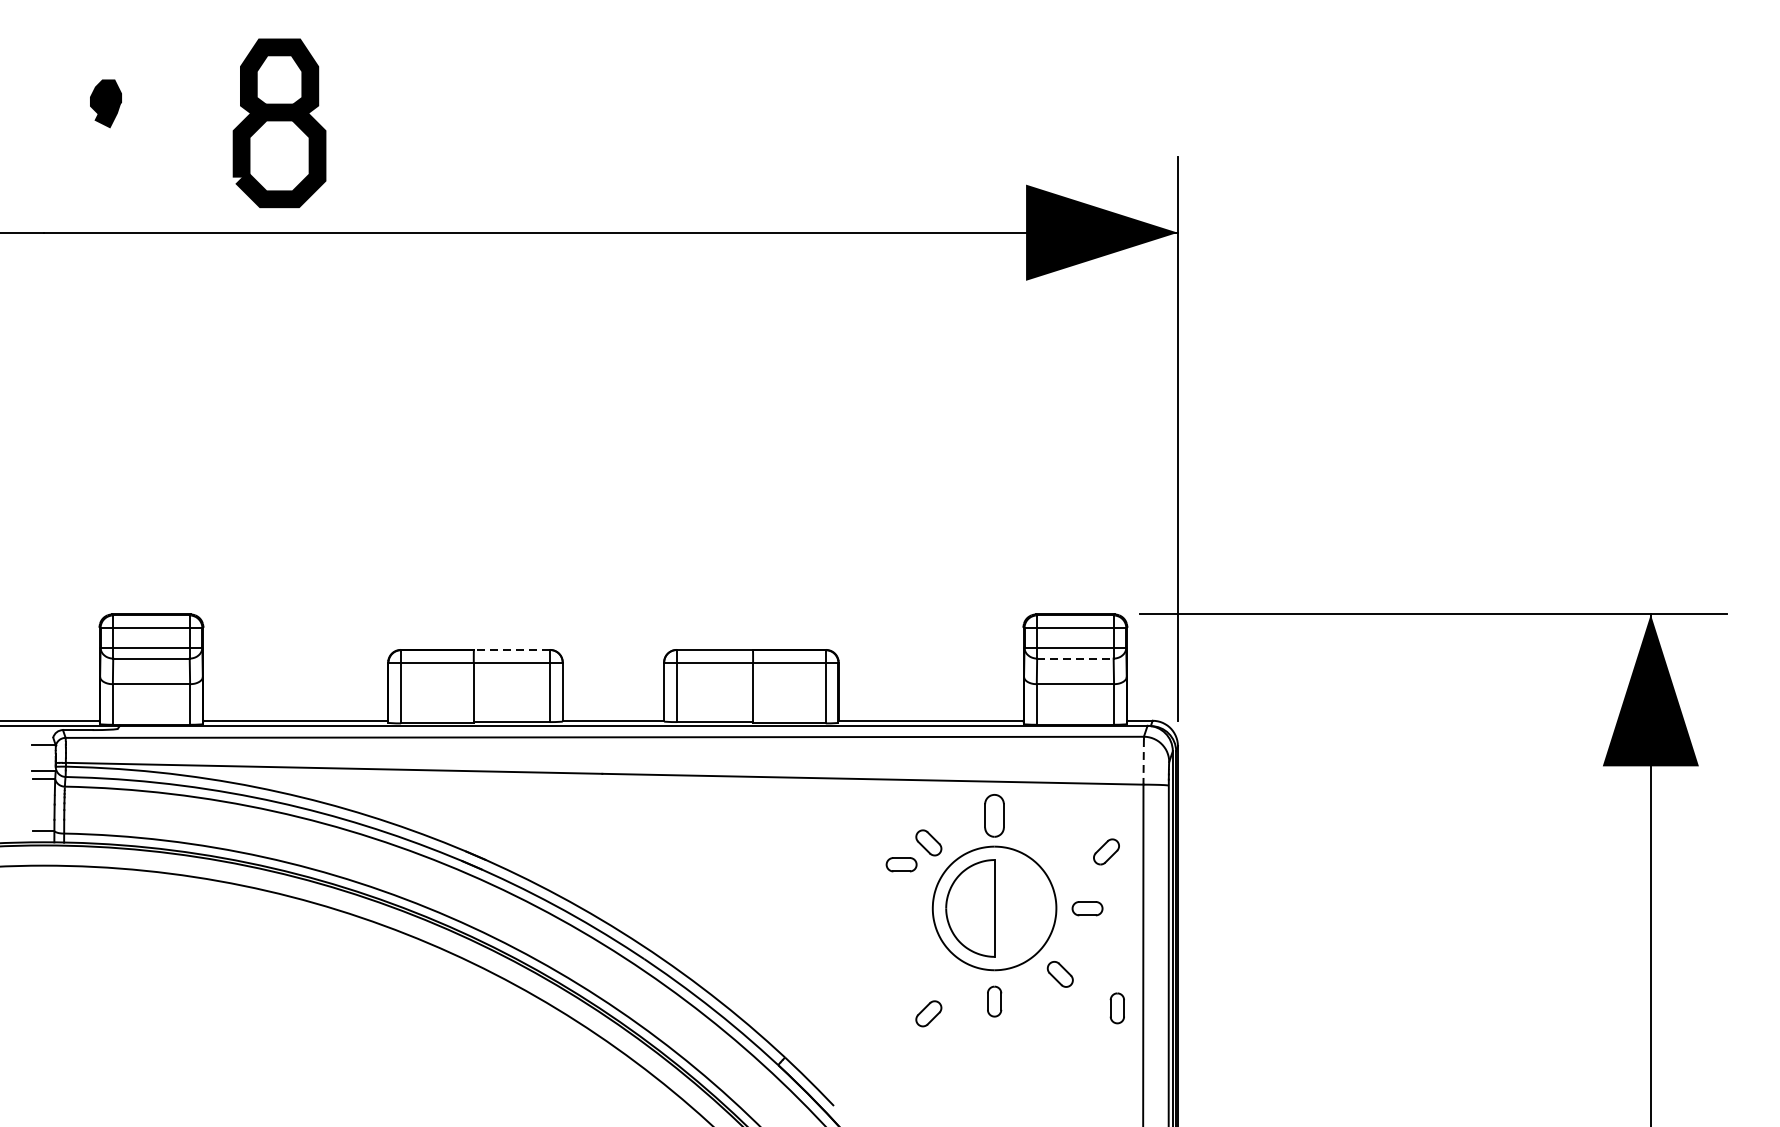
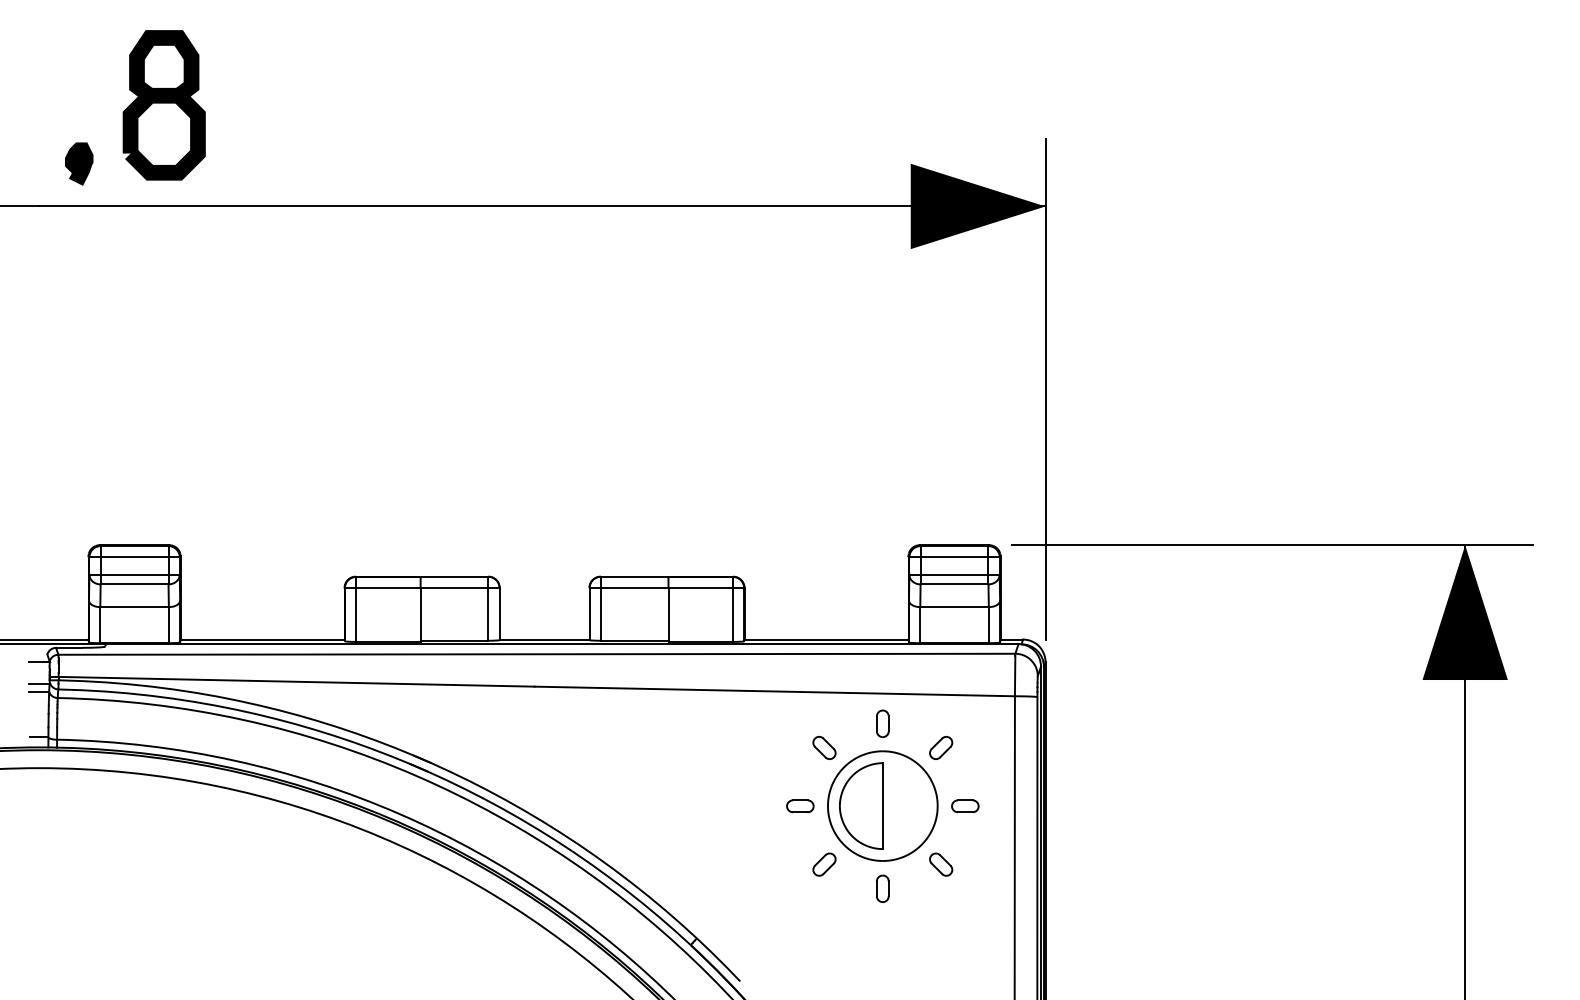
part: (106, 103) -> (79, 163), moved
part: (278, 123) -> (163, 105), moved
line: (511, 649) -> (454, 576), dashed -> solid
line: (1075, 658) -> (954, 584), dashed -> solid
line: (1144, 762) -> (1015, 676), dashed -> solid
part: (994, 815) -> (882, 723), size x0.71
part: (1106, 851) -> (941, 747), moved
part: (901, 864) -> (800, 806), moved
part: (1117, 1008) -> (991, 894), removed
part: (928, 1013) -> (824, 864), moved

